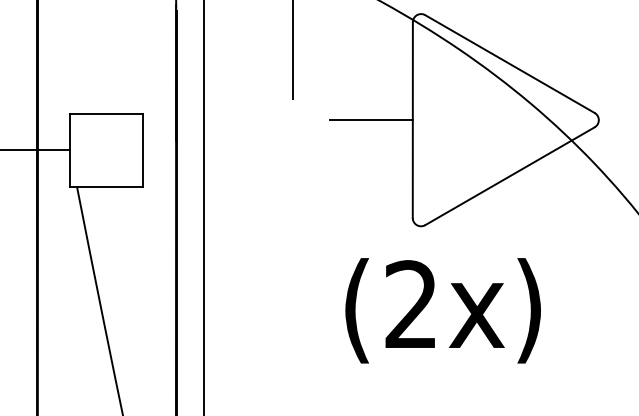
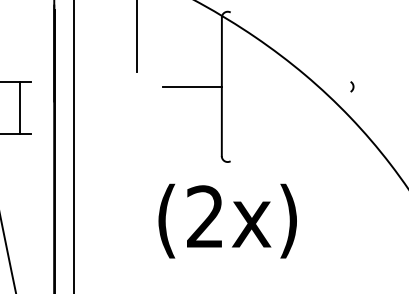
line: (509, 63) -> (290, 46), removed
line: (143, 150) -> (19, 108), moved
line: (509, 176) -> (290, 126), removed
text: (442, 310) -> (227, 220), moved

